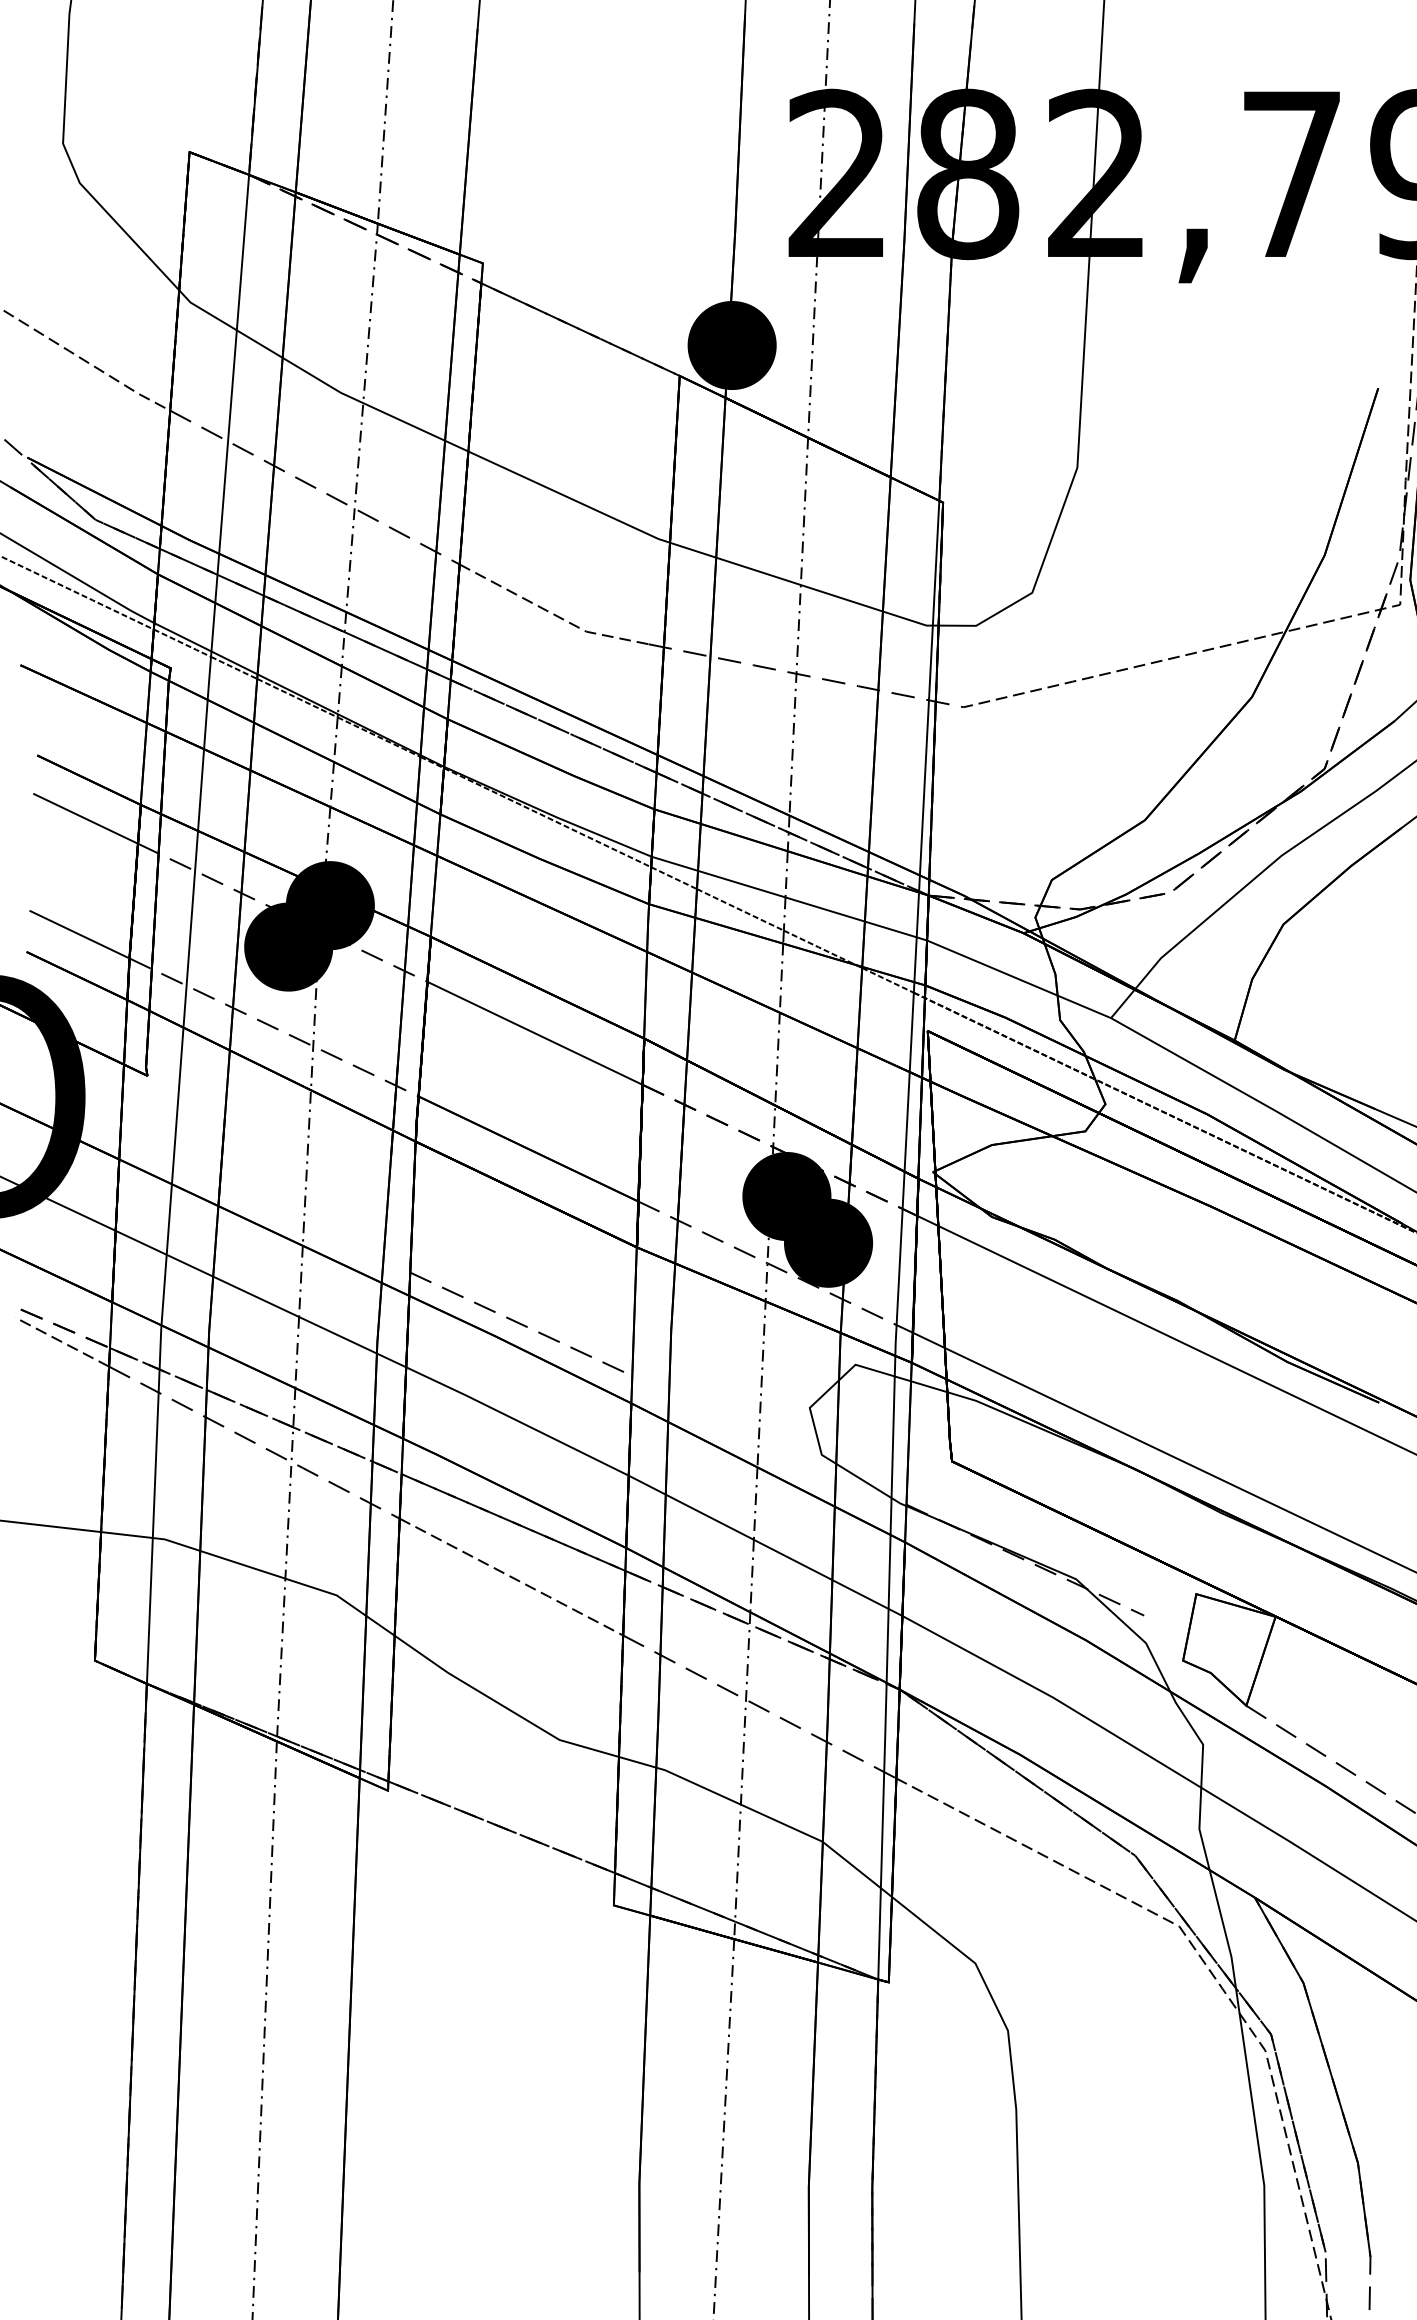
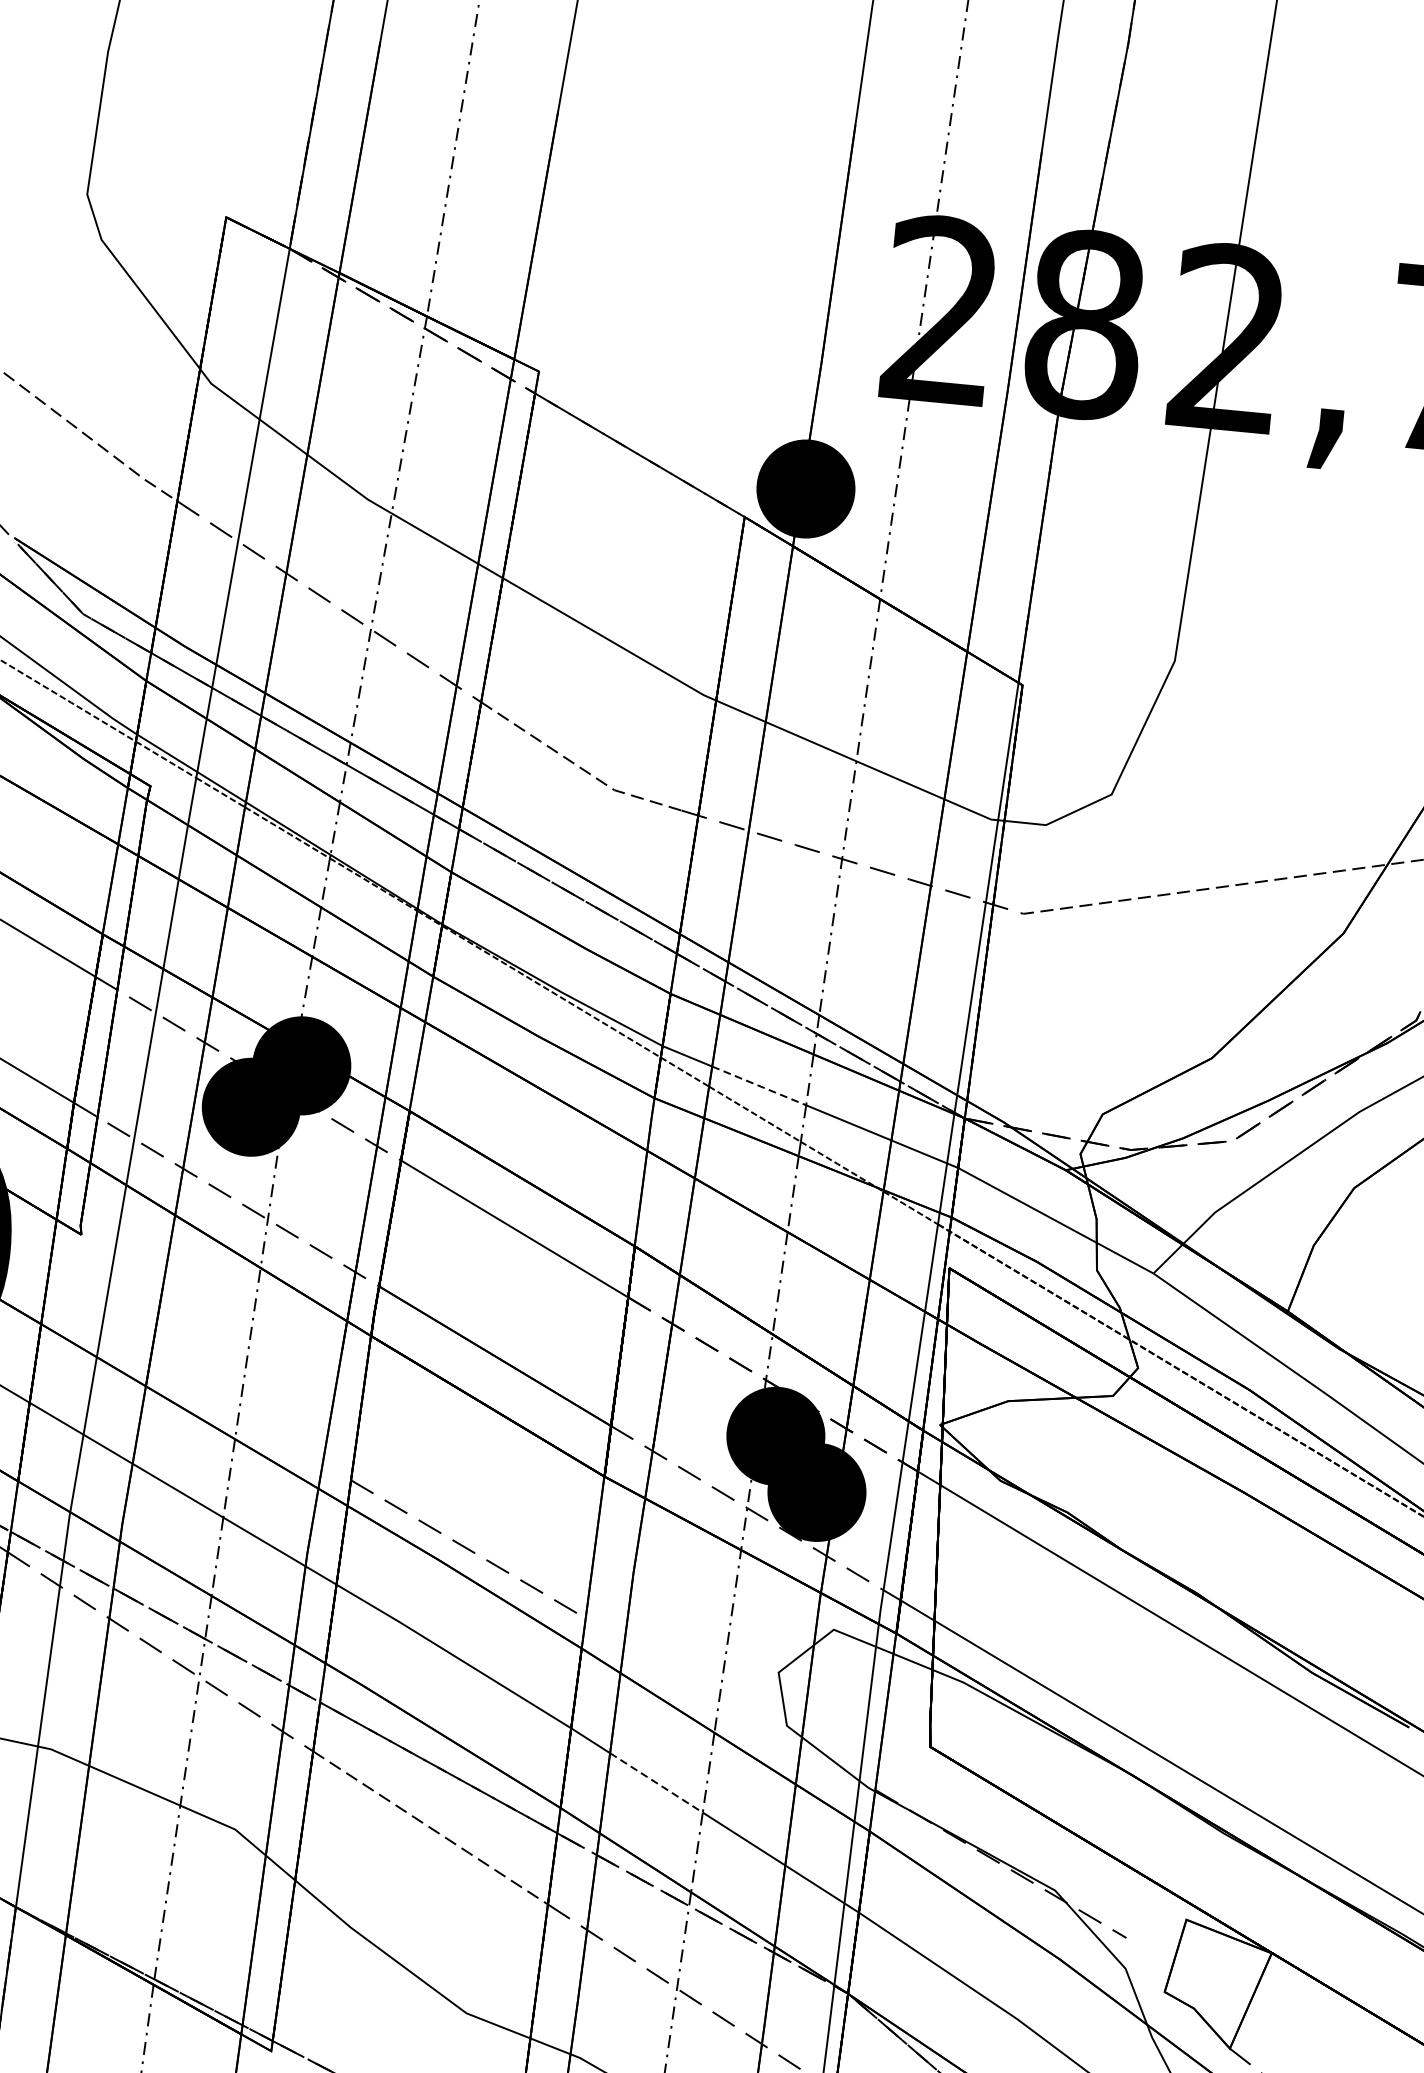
line: (741, 884) -> (758, 1086), solid -> dashed
line: (709, 1517) -> (656, 1783), solid -> dashed

